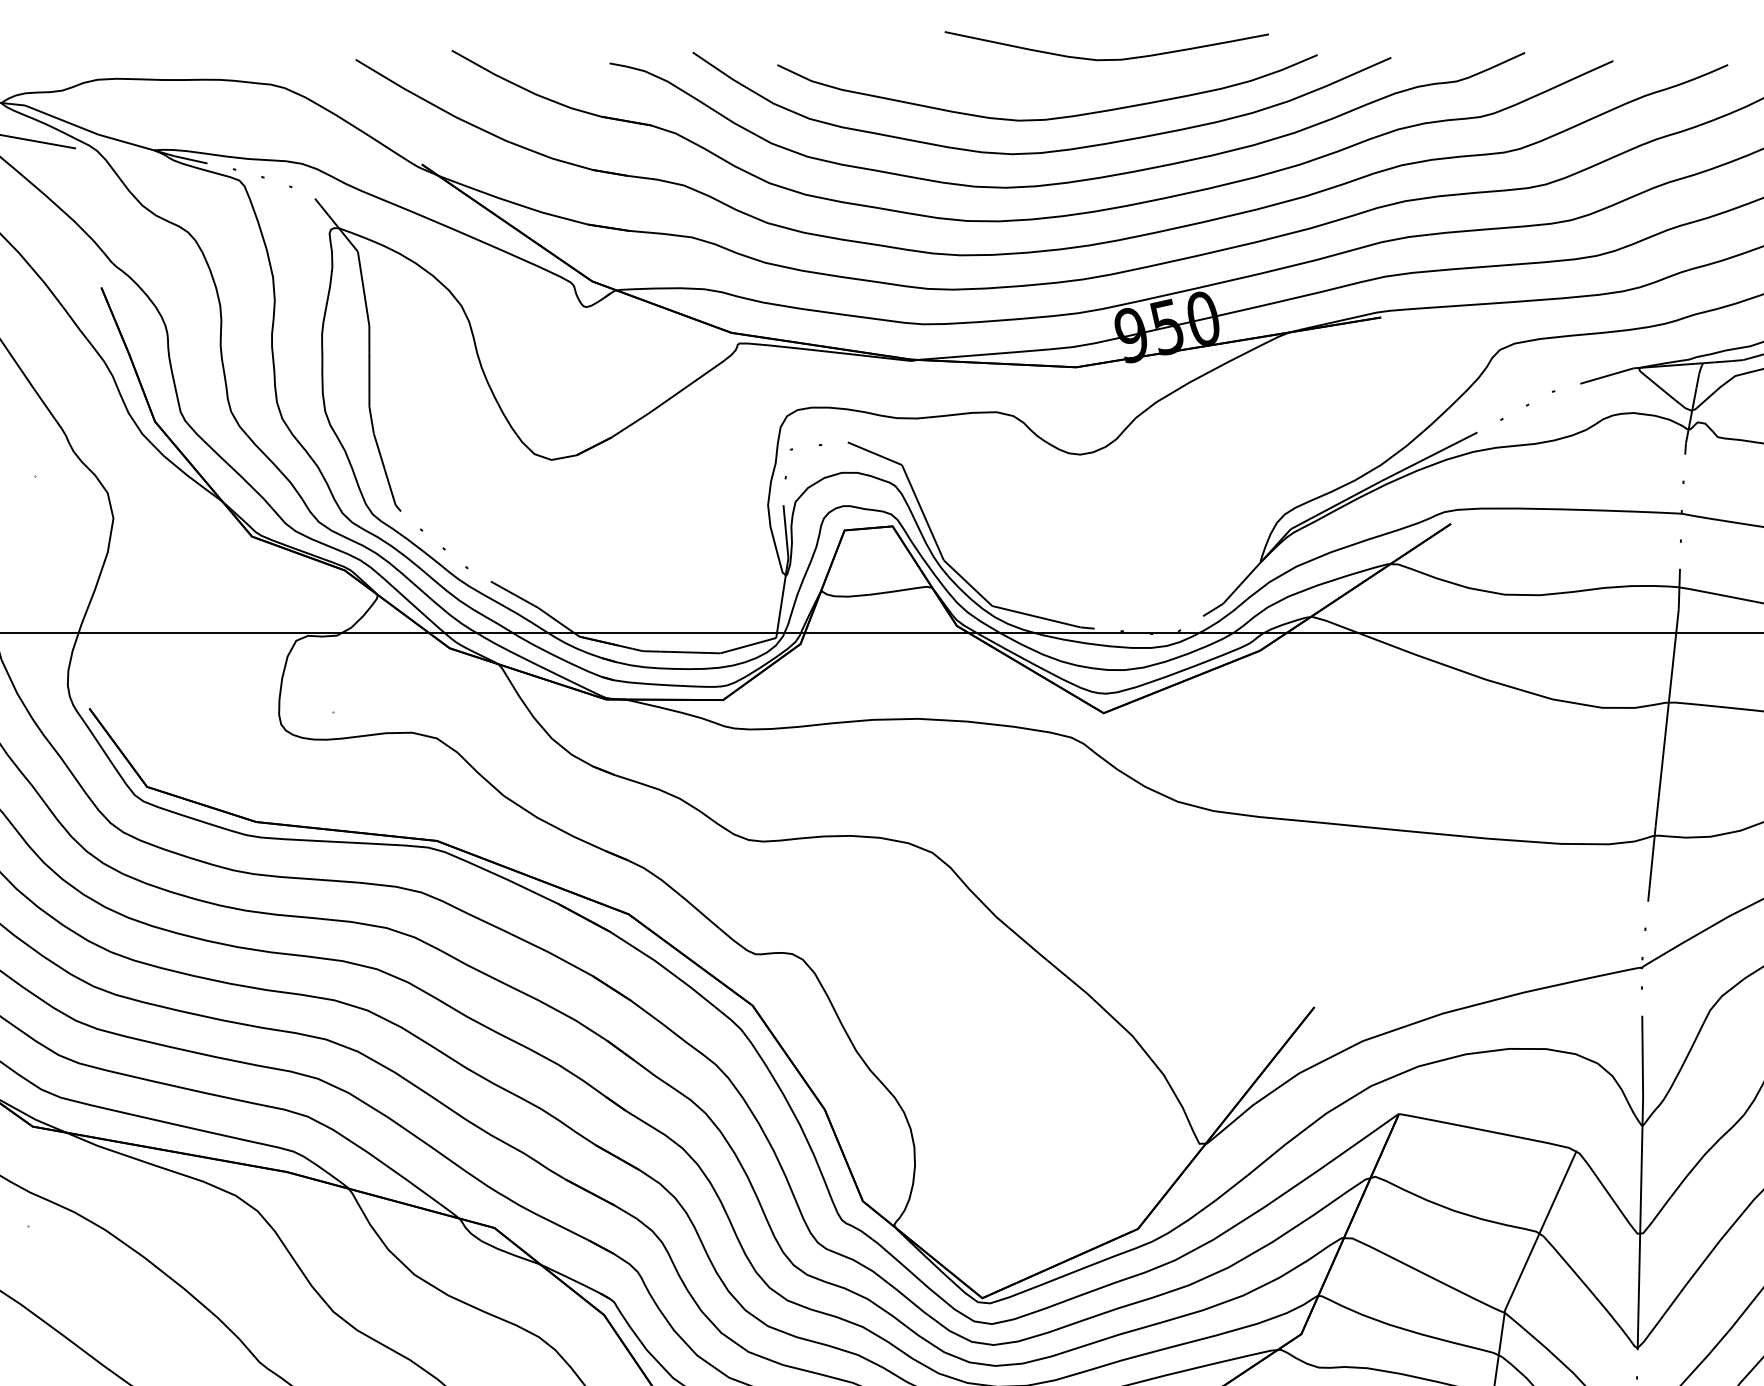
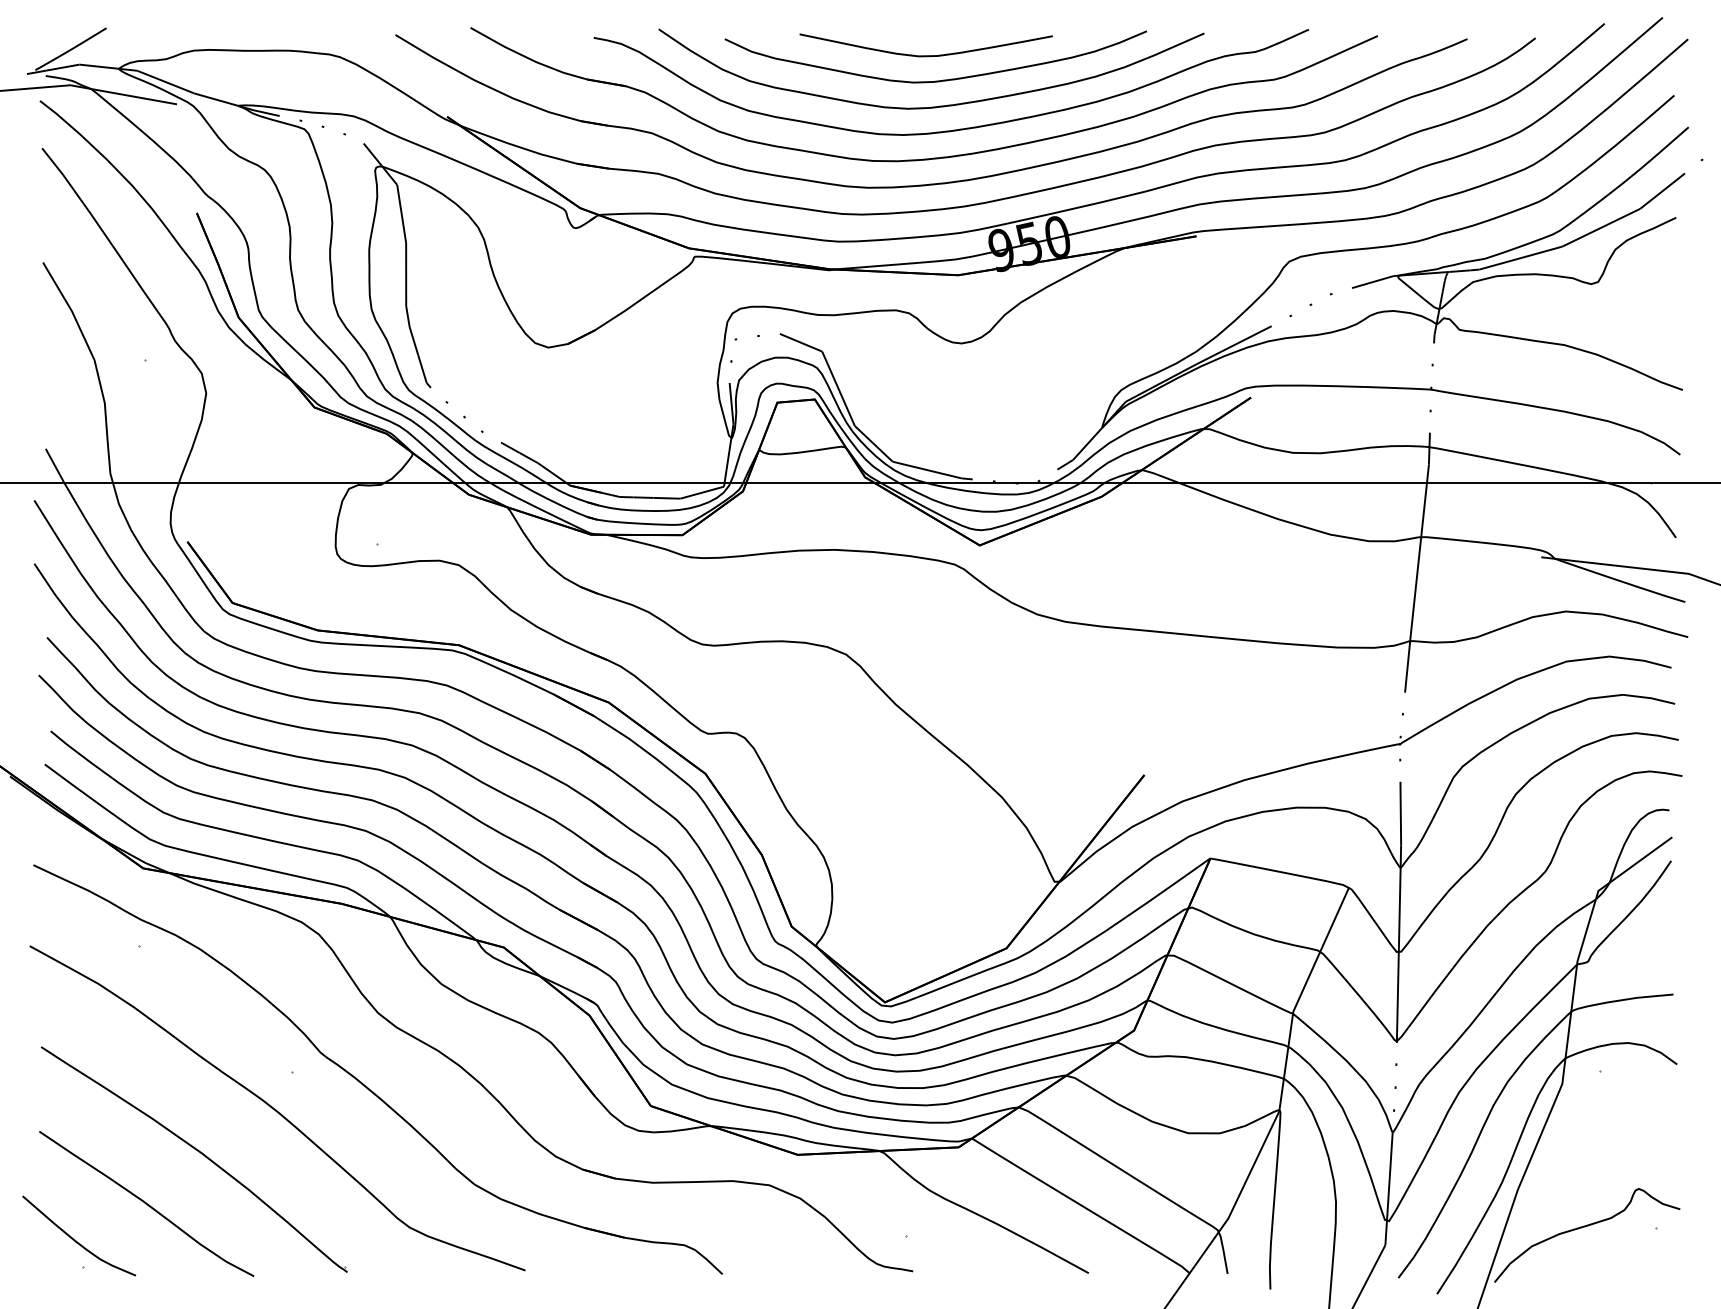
curve: (1105, 59) -> (925, 55), moved

